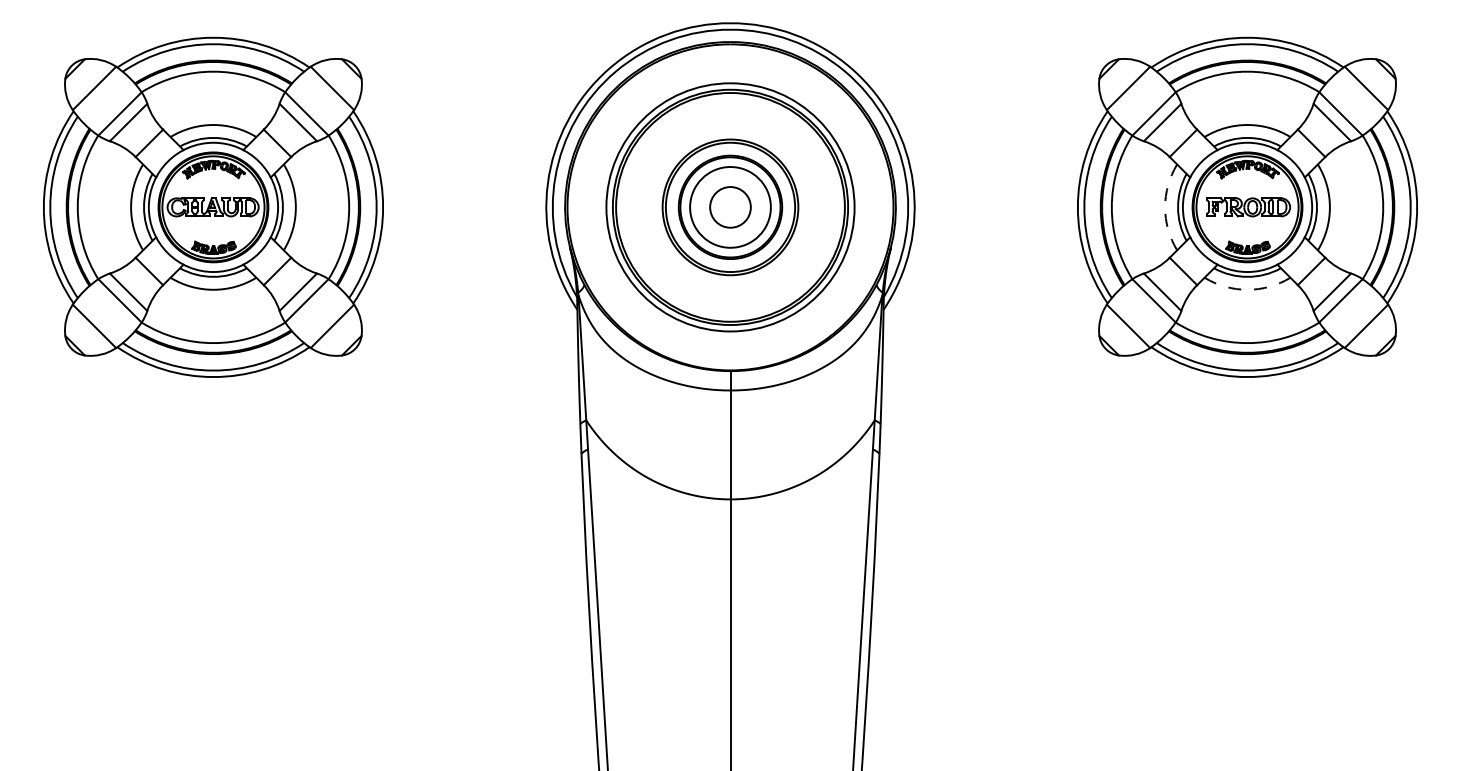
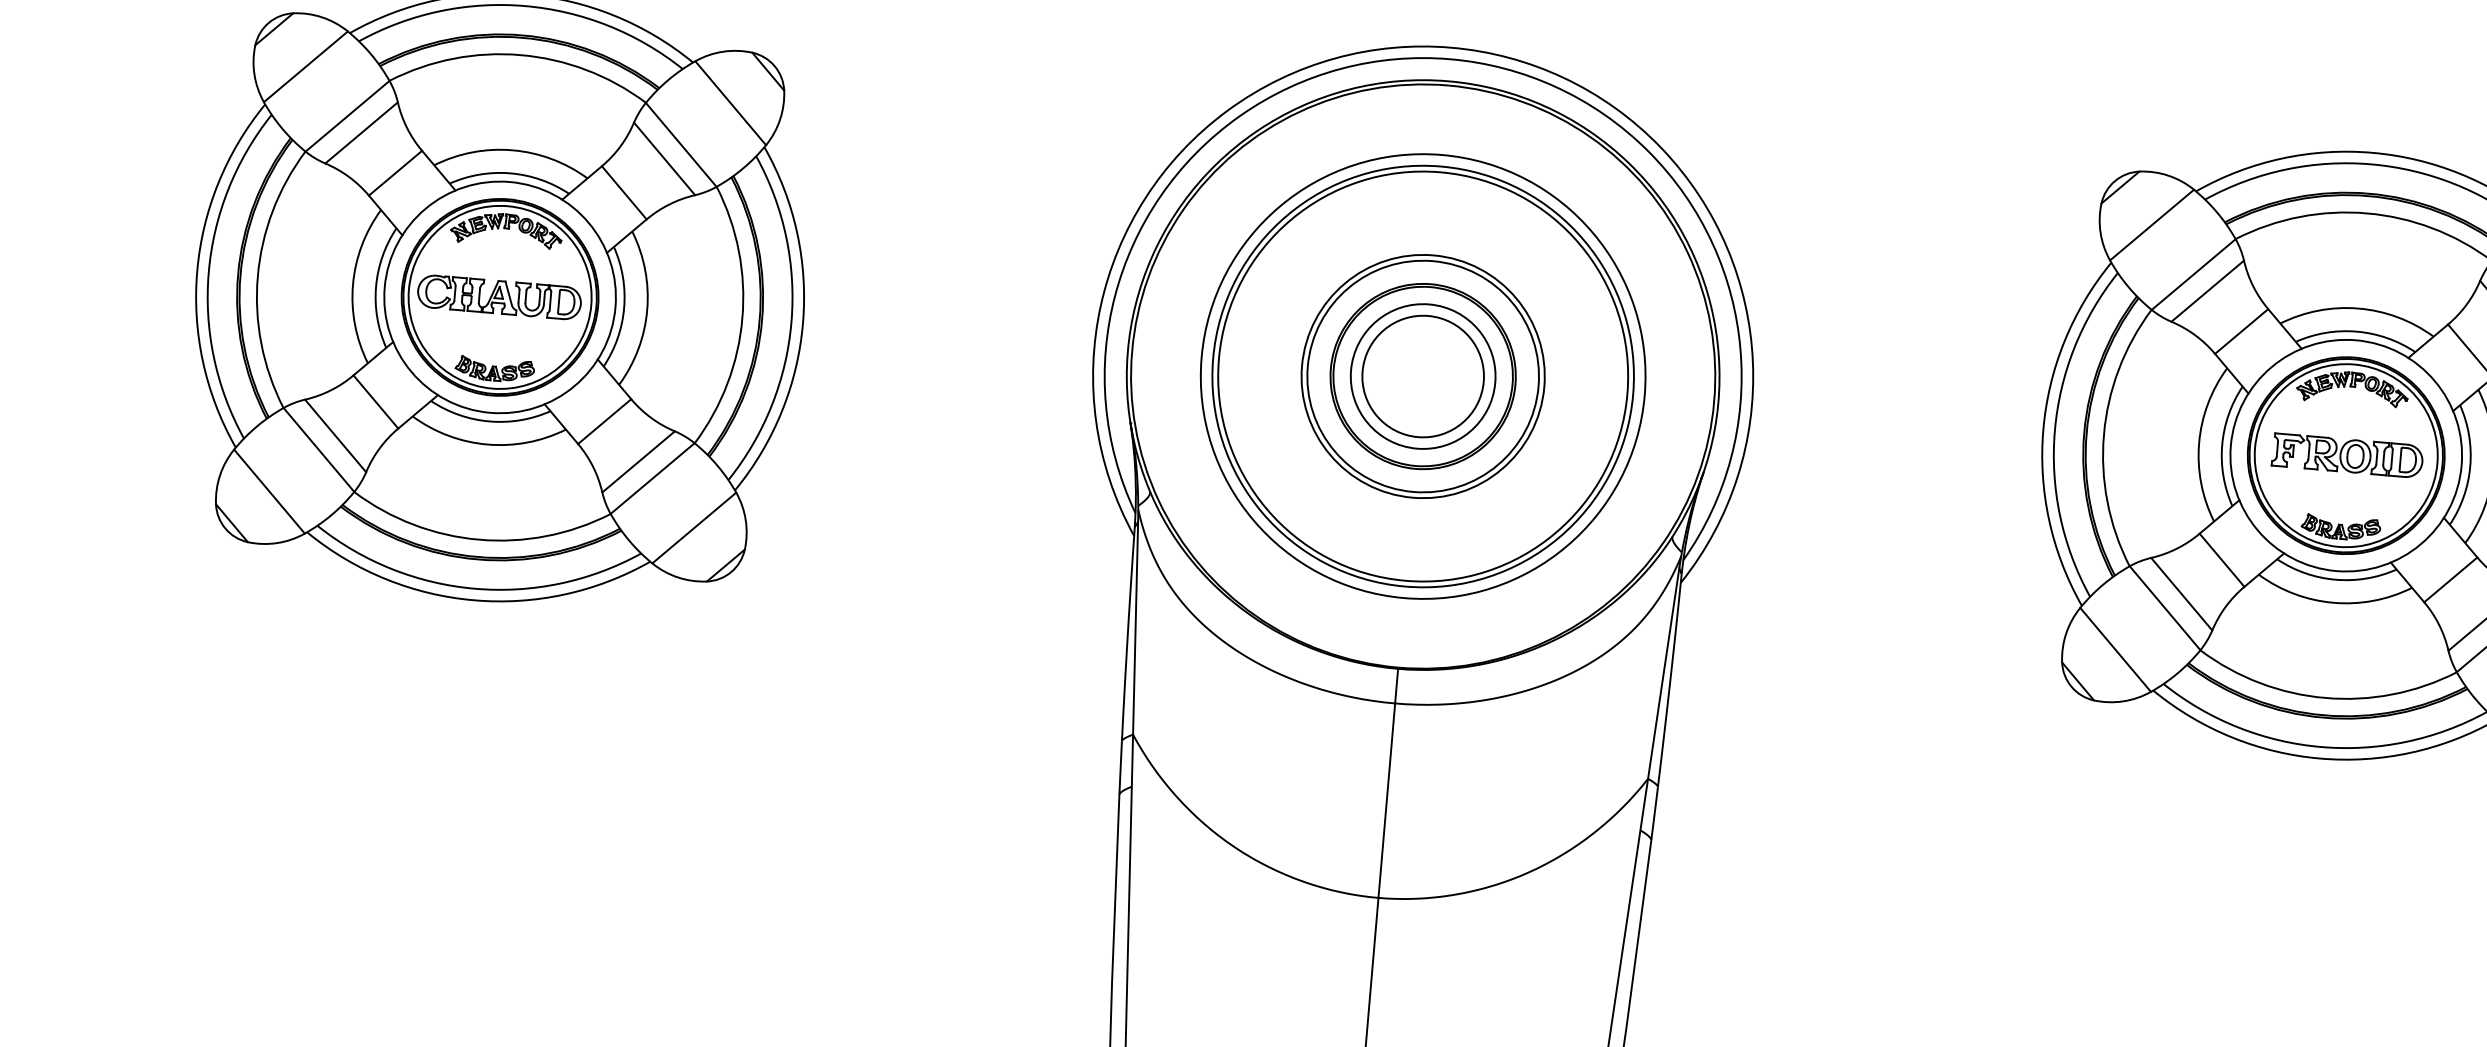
circle: (730, 207) -> (1423, 376), size x1.67
arc: (1165, 207) -> (2199, 443), dashed -> solid
arc: (1247, 289) -> (2333, 602), dashed -> solid

